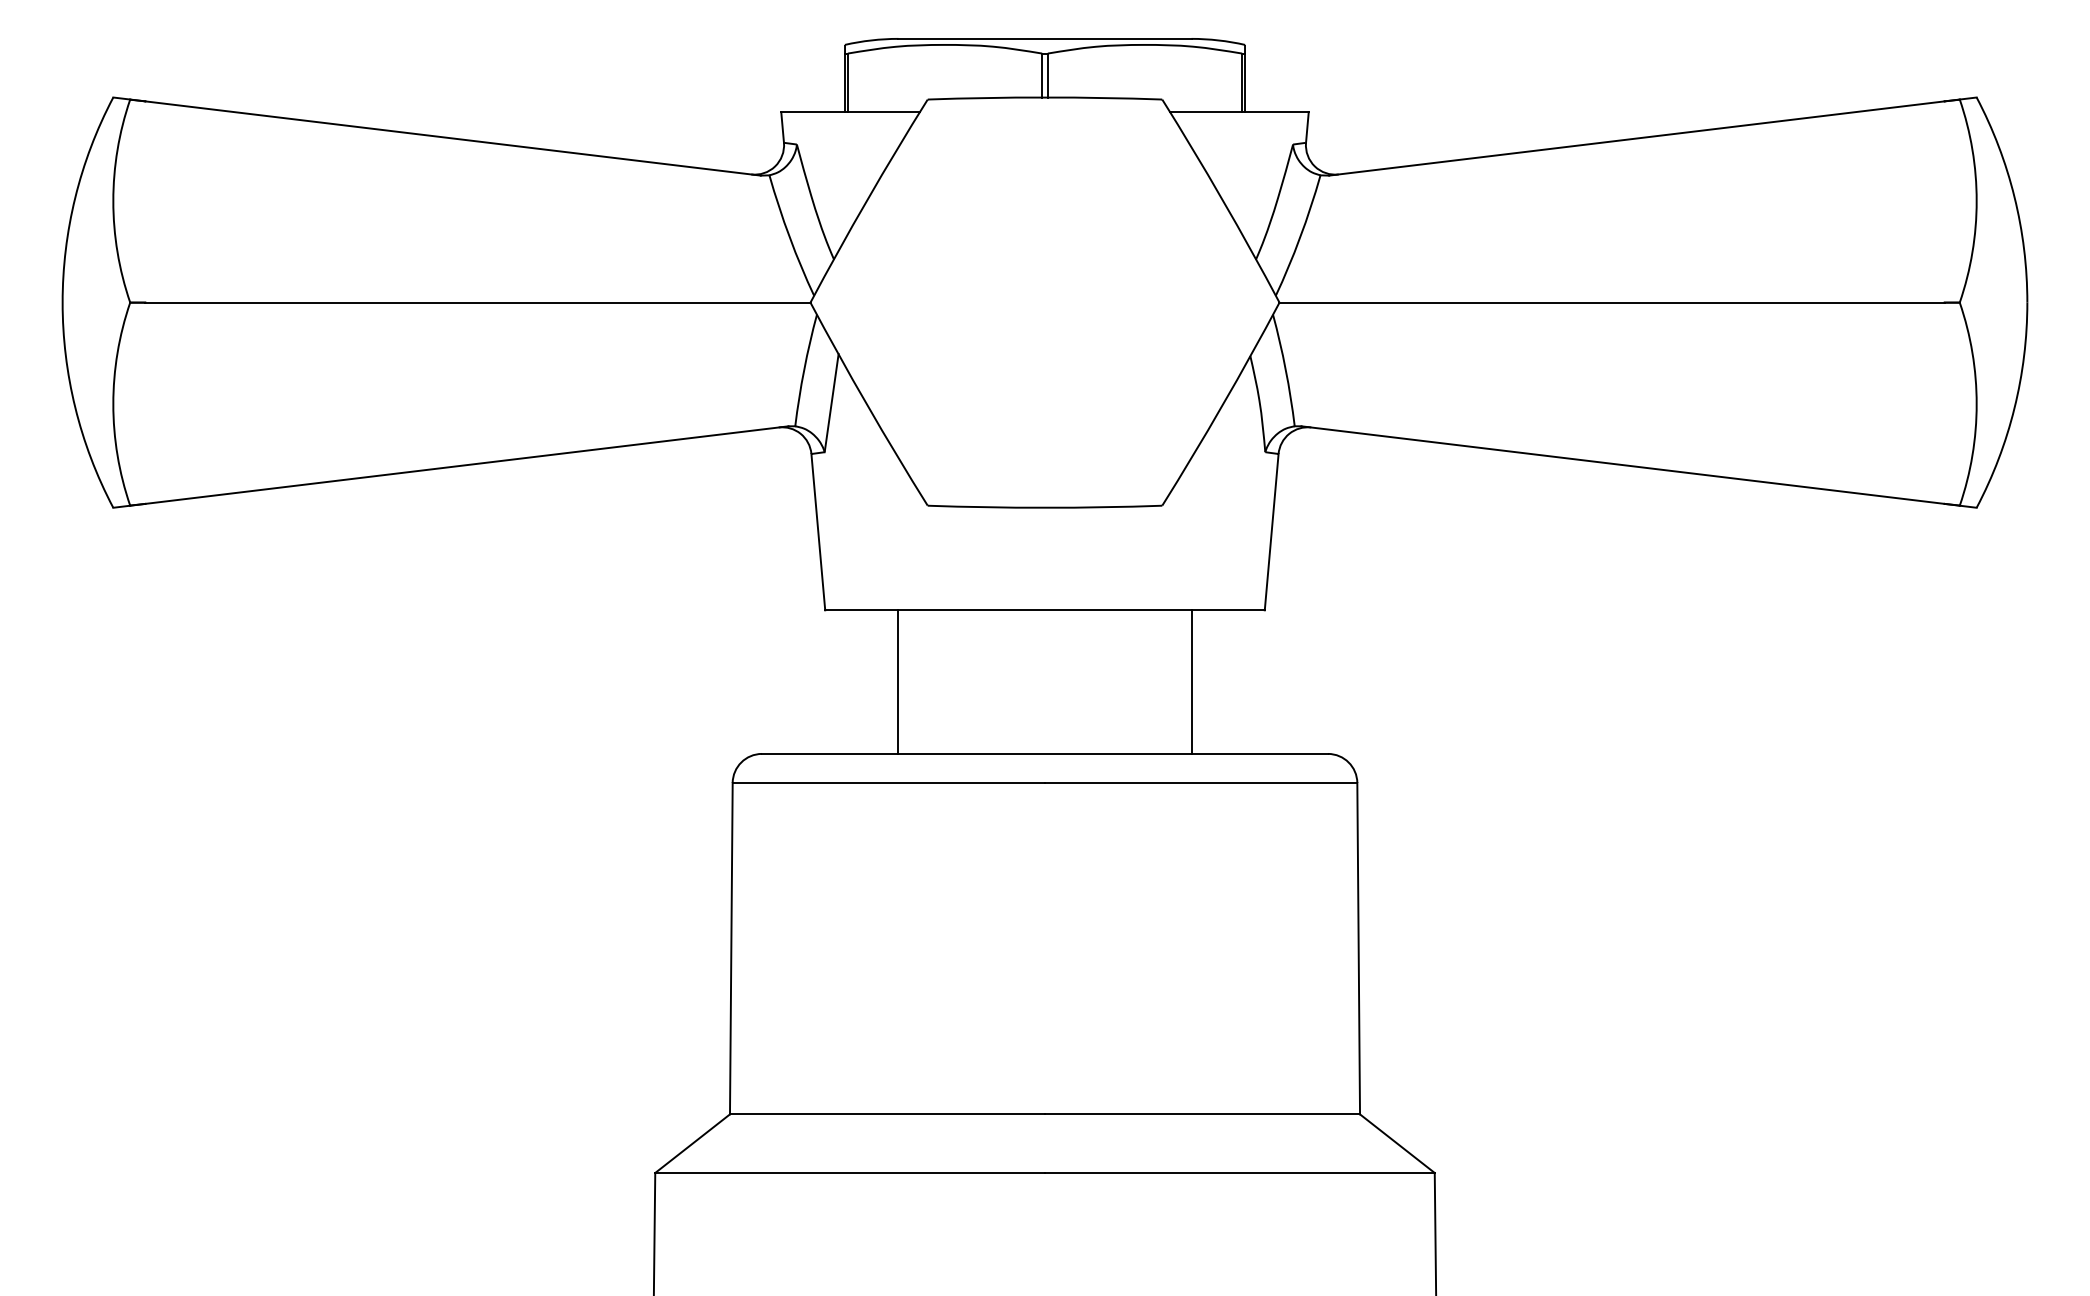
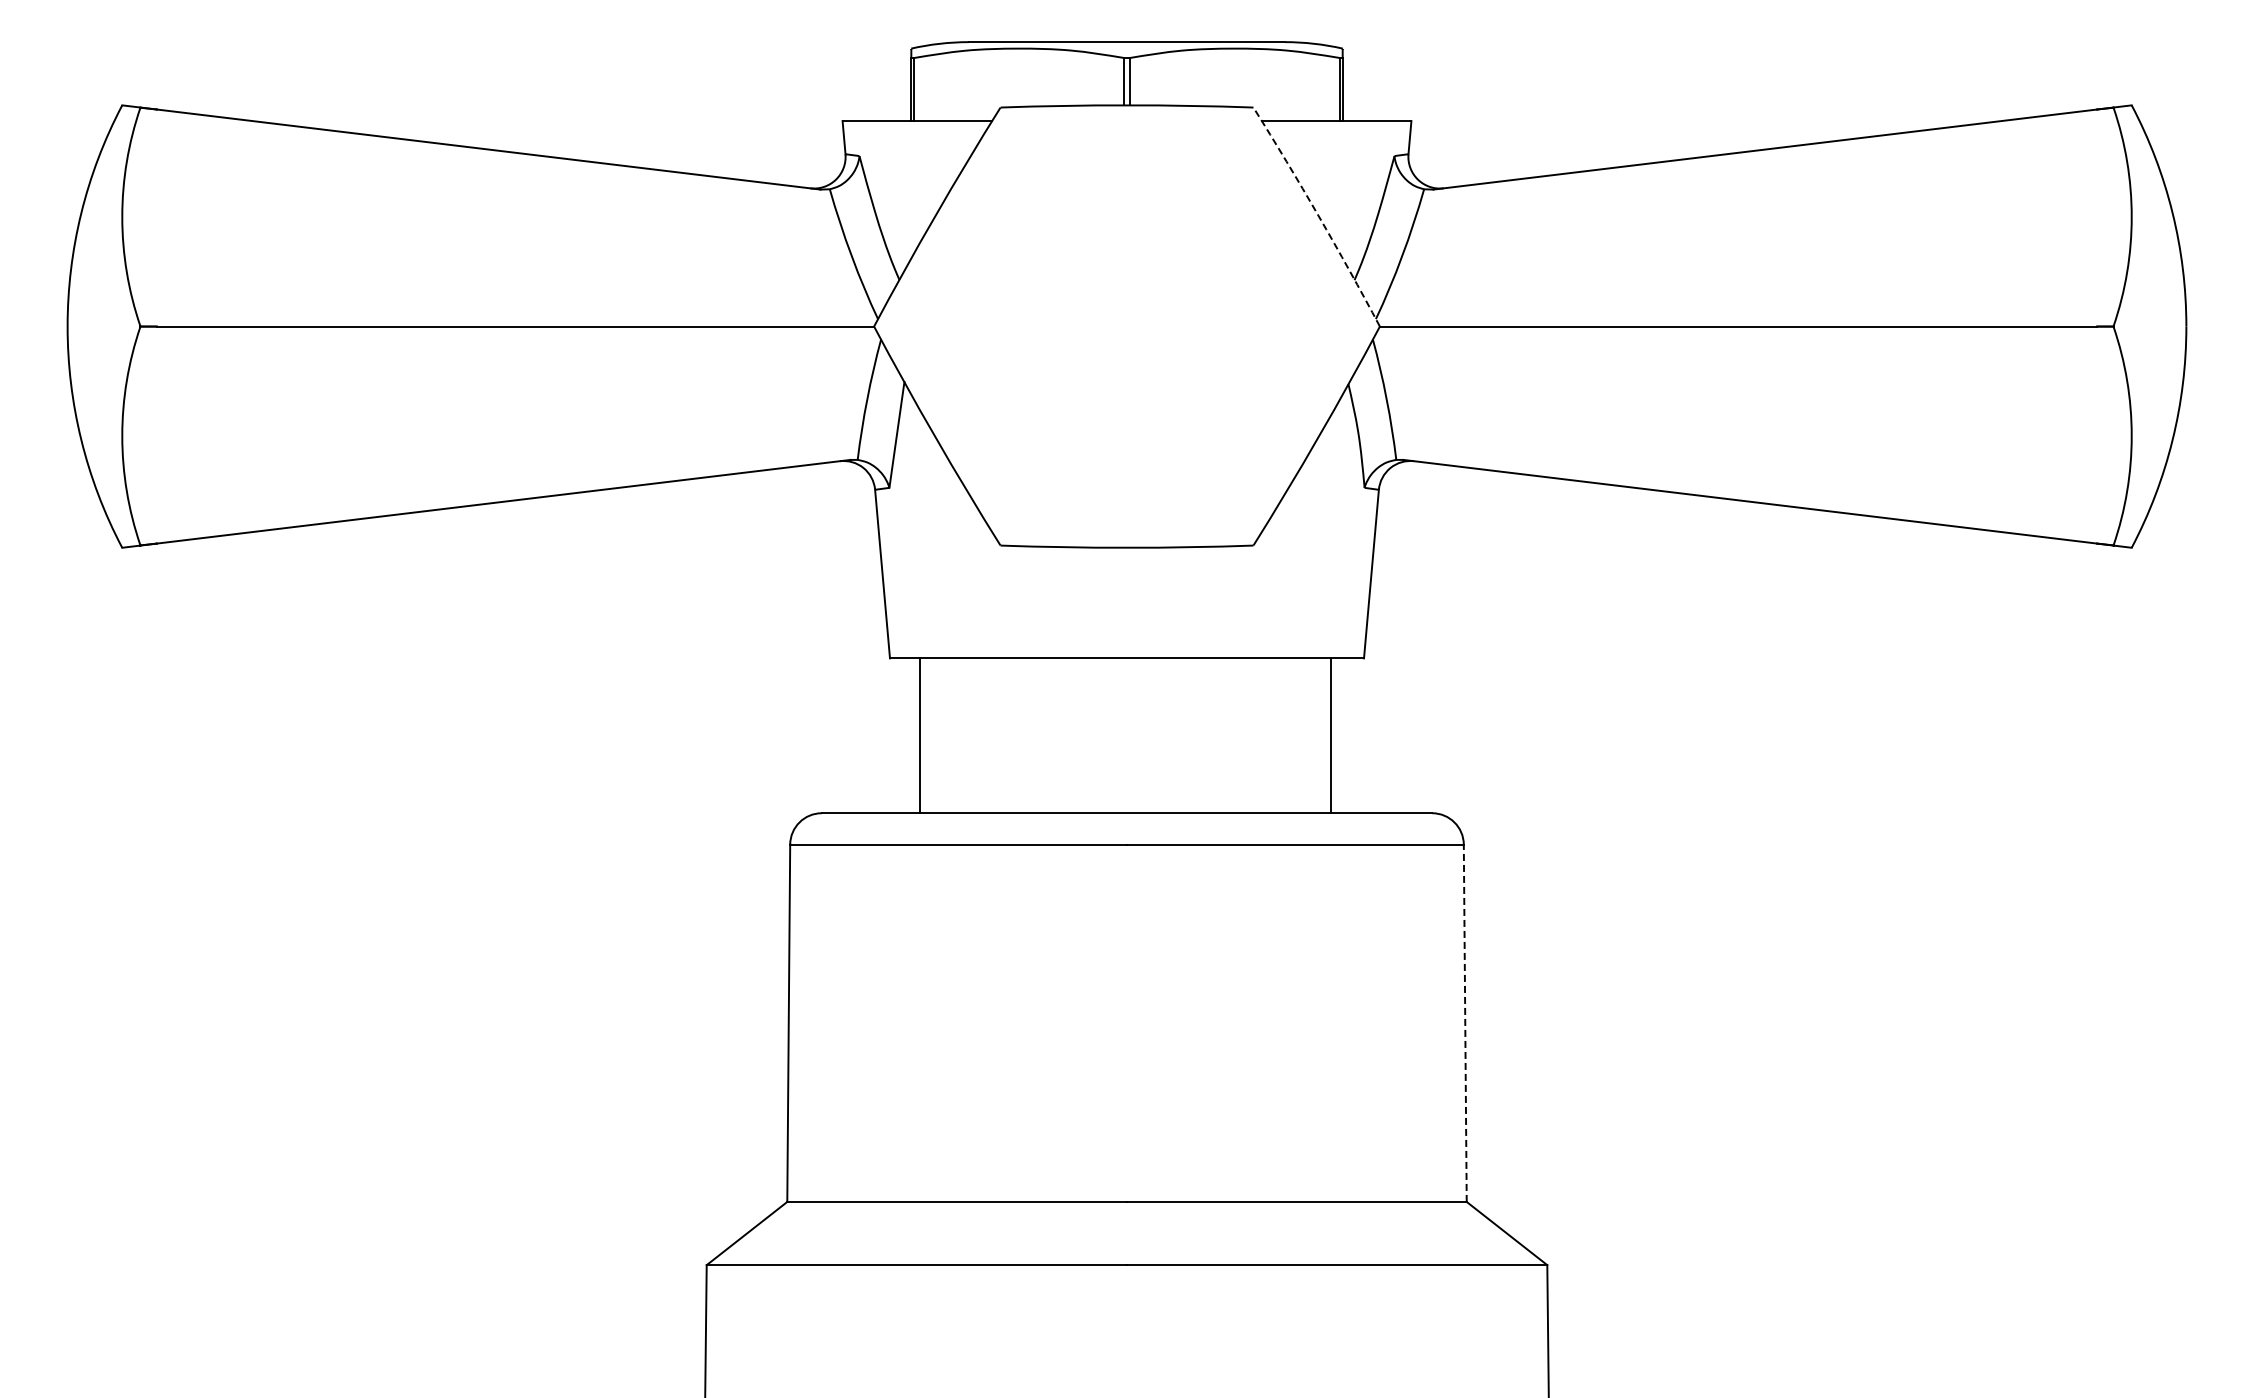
arc: (1222, 199) -> (1318, 215), solid -> dashed
line: (898, 681) -> (920, 735), moved
line: (1191, 681) -> (1331, 735), moved
line: (1358, 948) -> (1465, 1023), solid -> dashed

